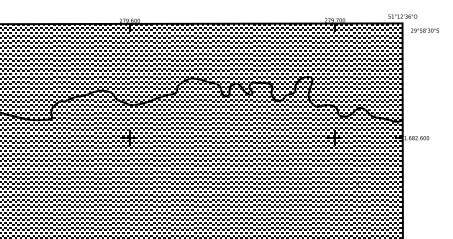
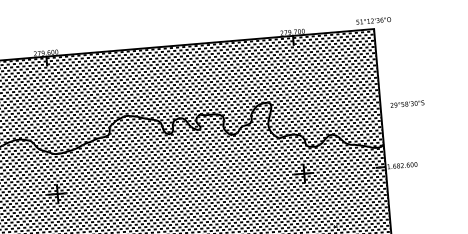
text: (424, 30) -> (406, 103), moved

